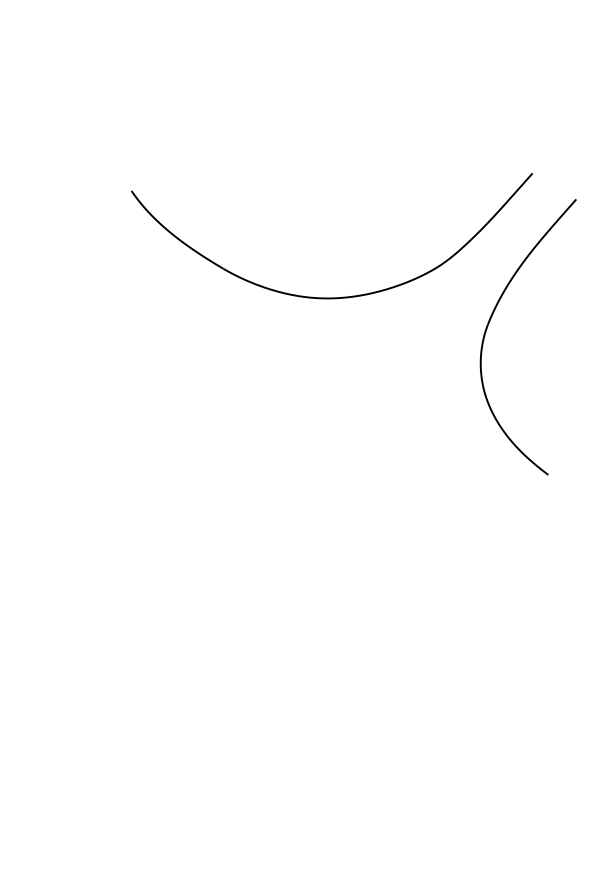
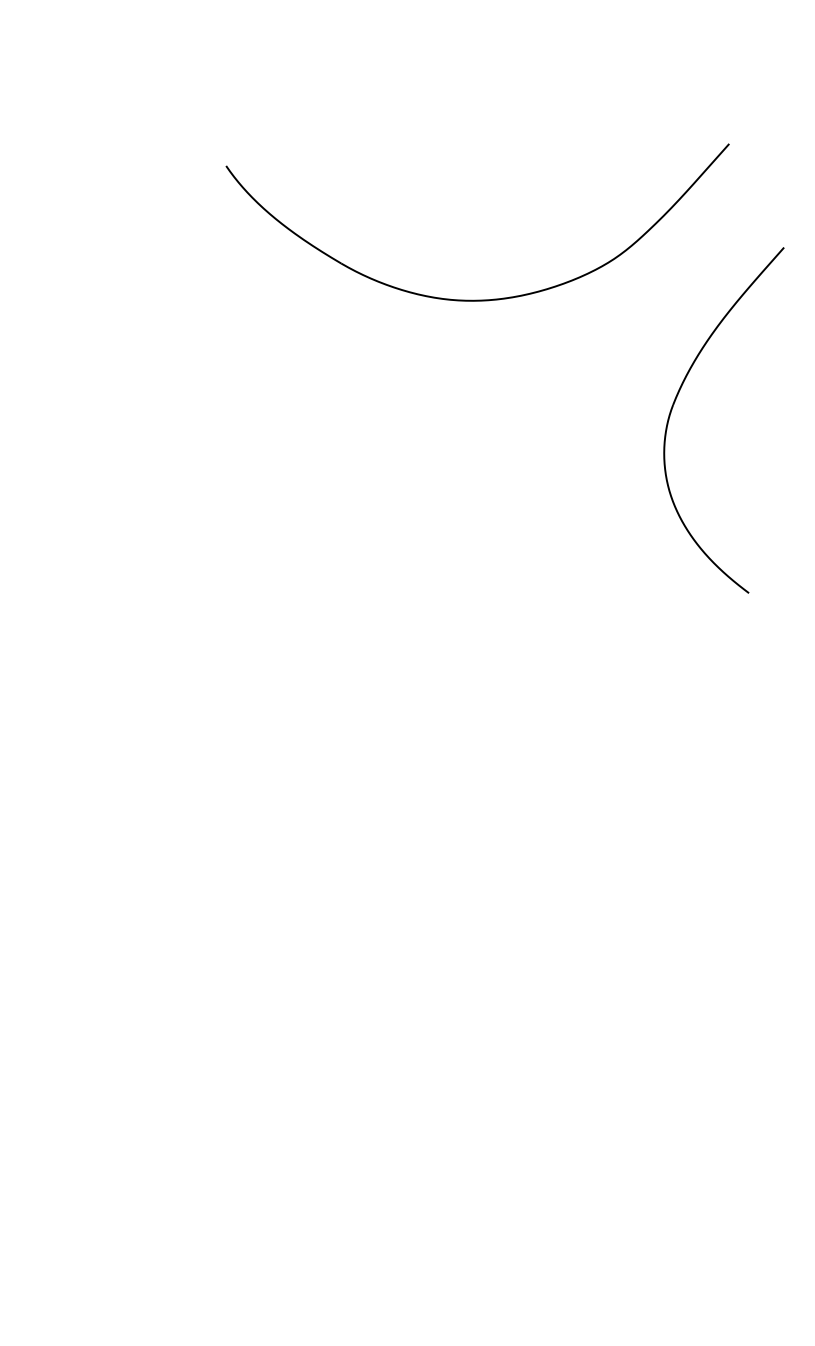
part: (489, 322) -> (675, 402), moved

